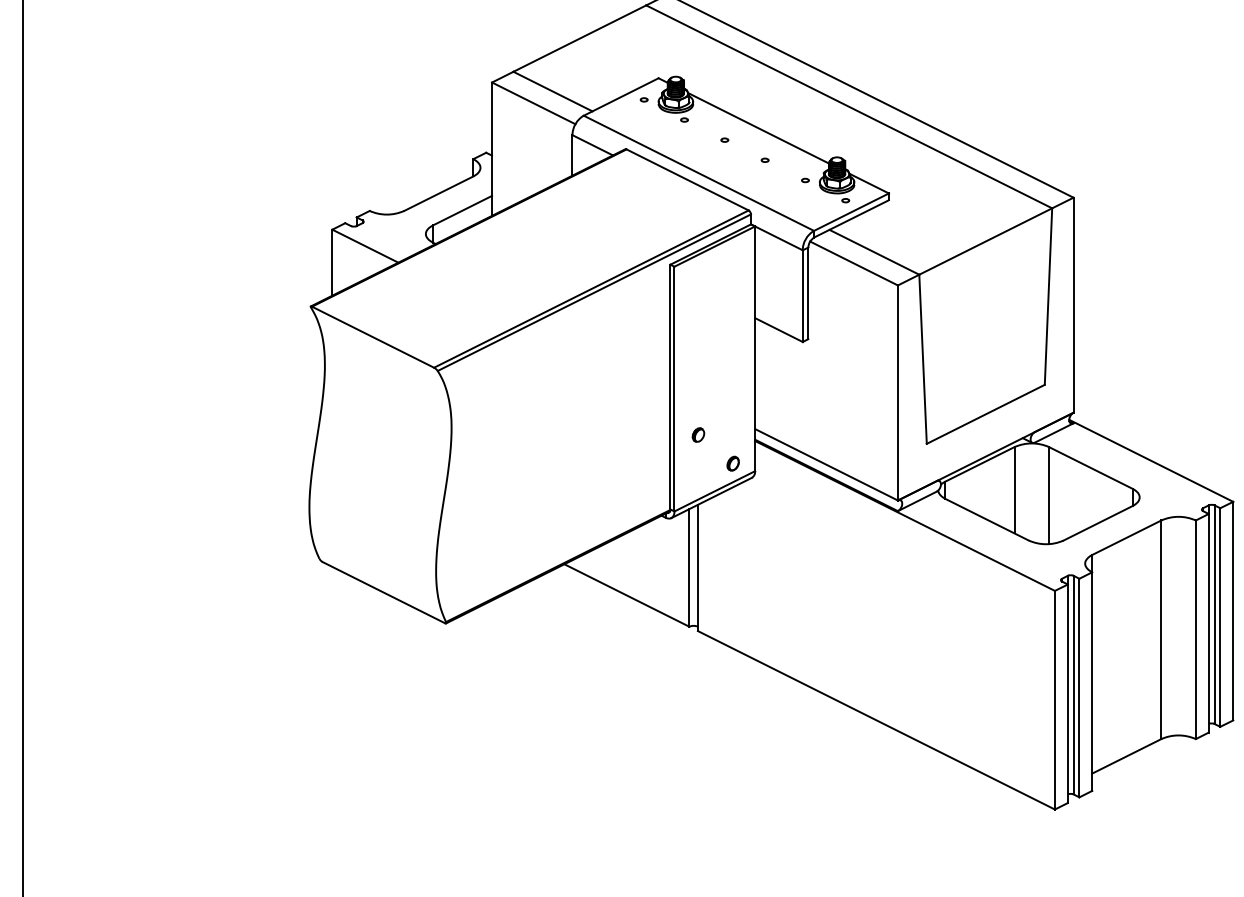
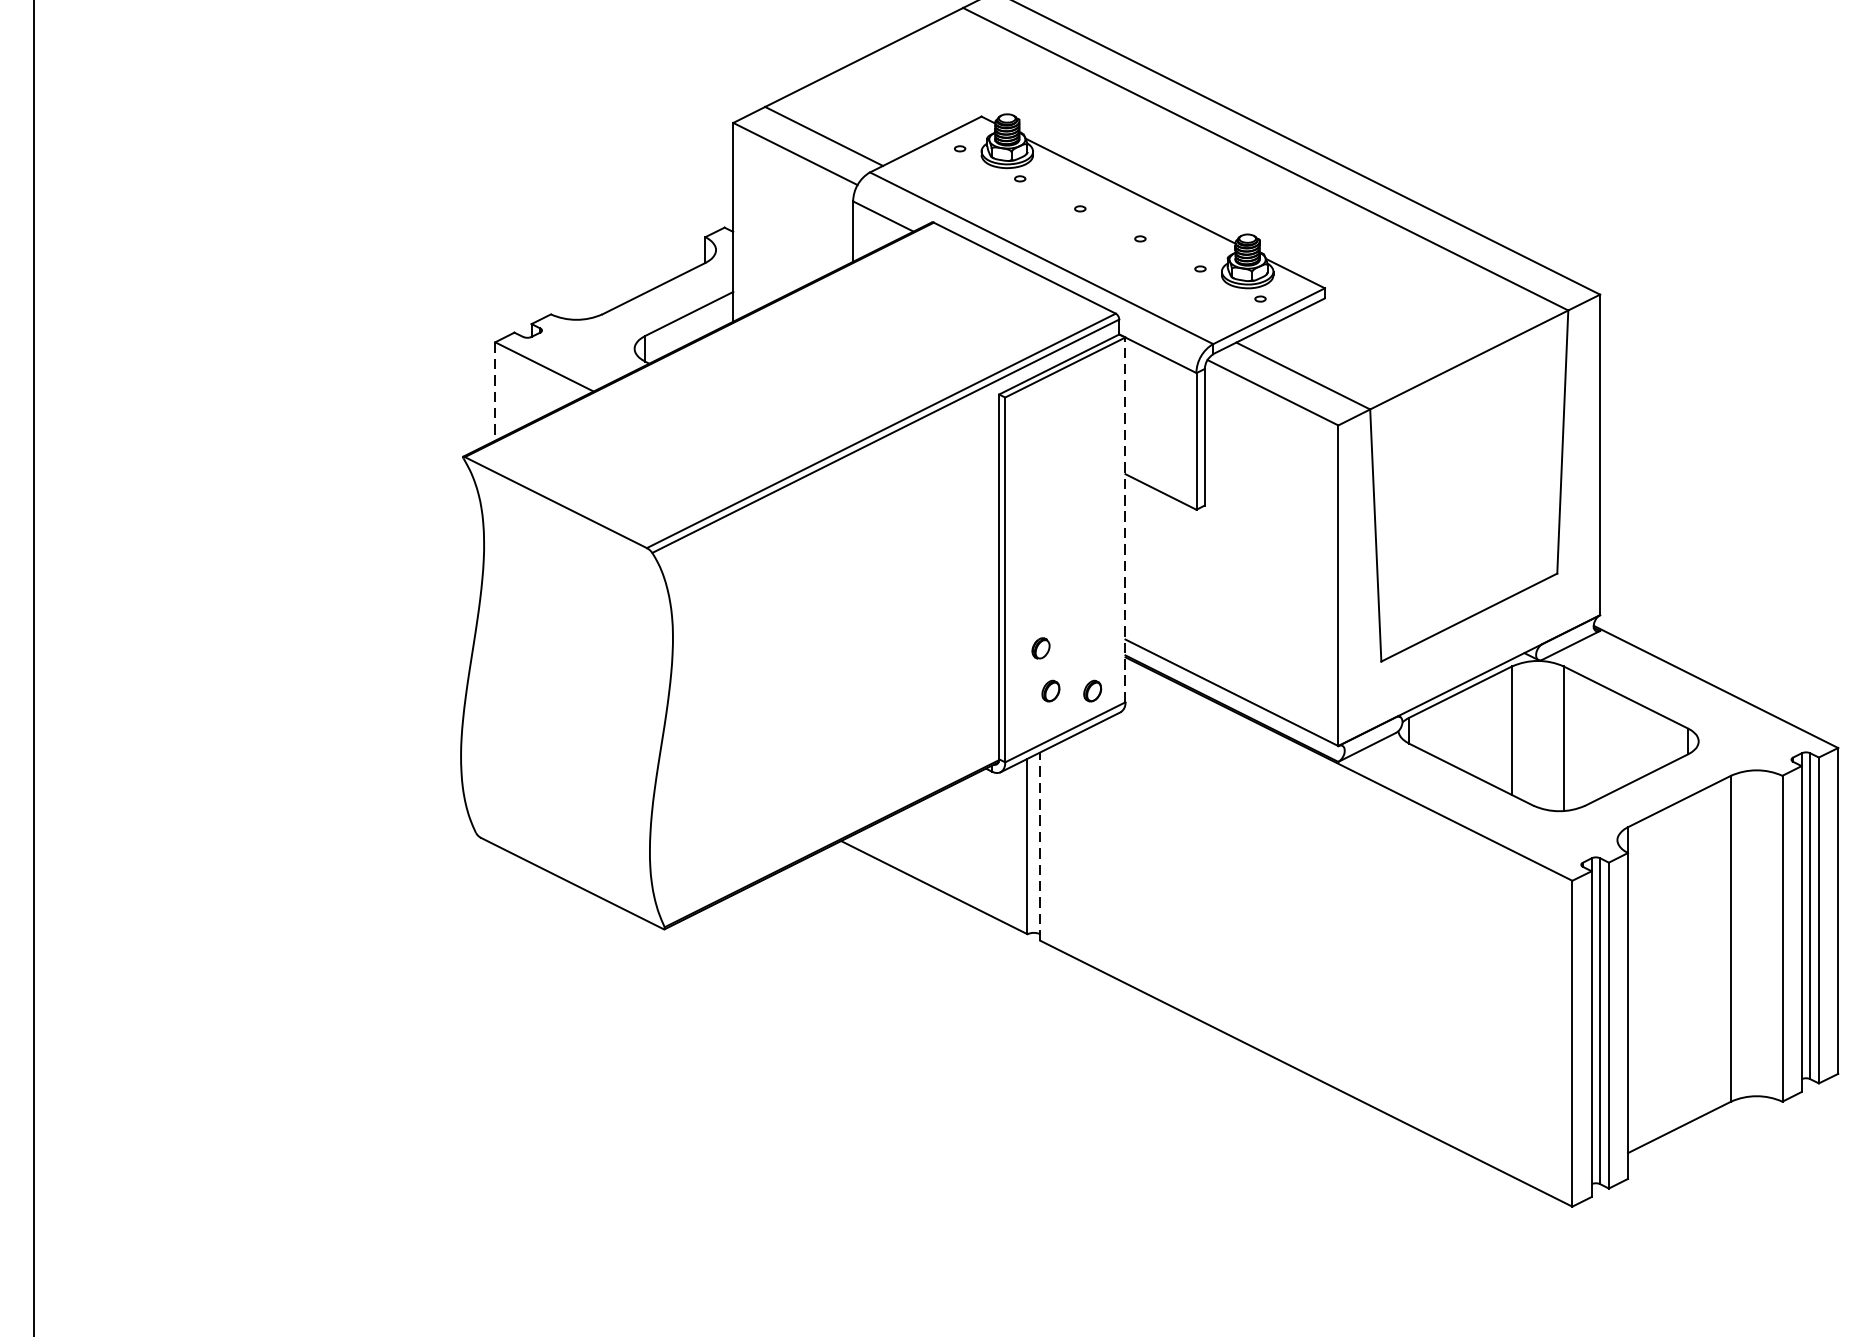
line: (332, 262) -> (495, 391), solid -> dashed
line: (755, 348) -> (1126, 519), solid -> dashed
part: (704, 463) -> (1049, 690), added
line: (697, 567) -> (1039, 845), solid -> dashed

